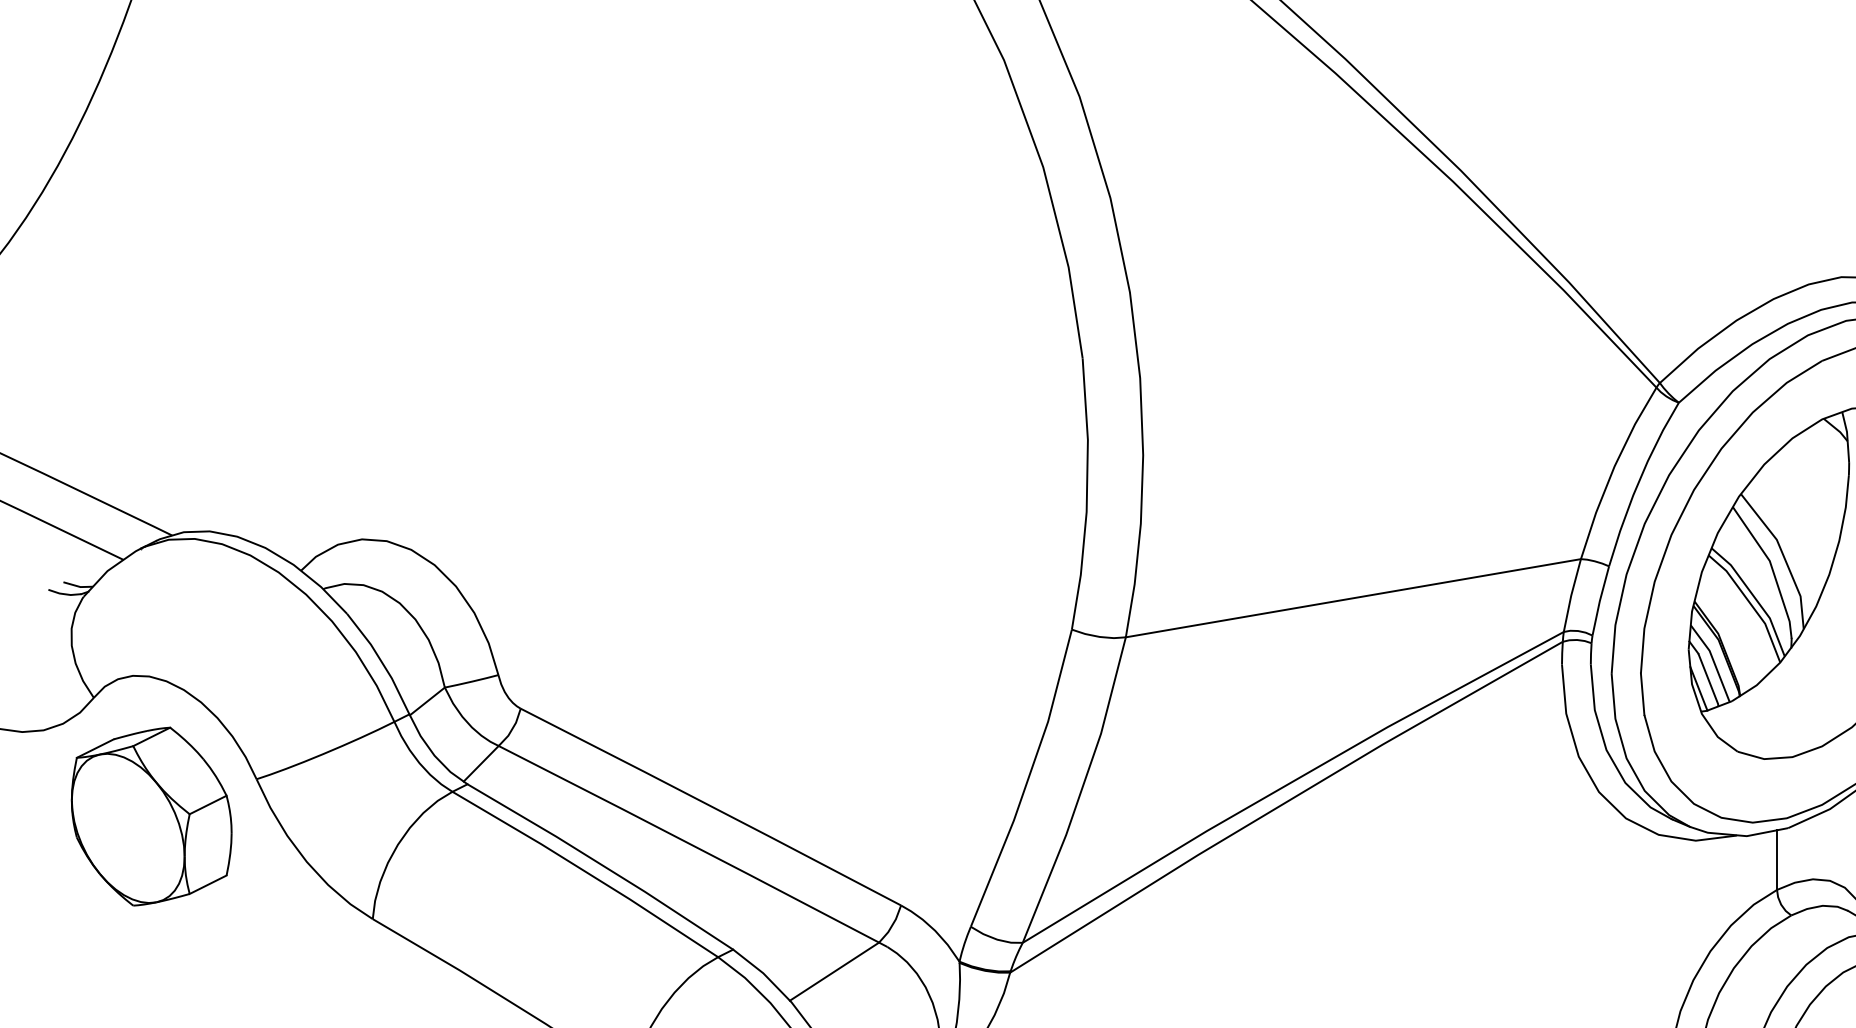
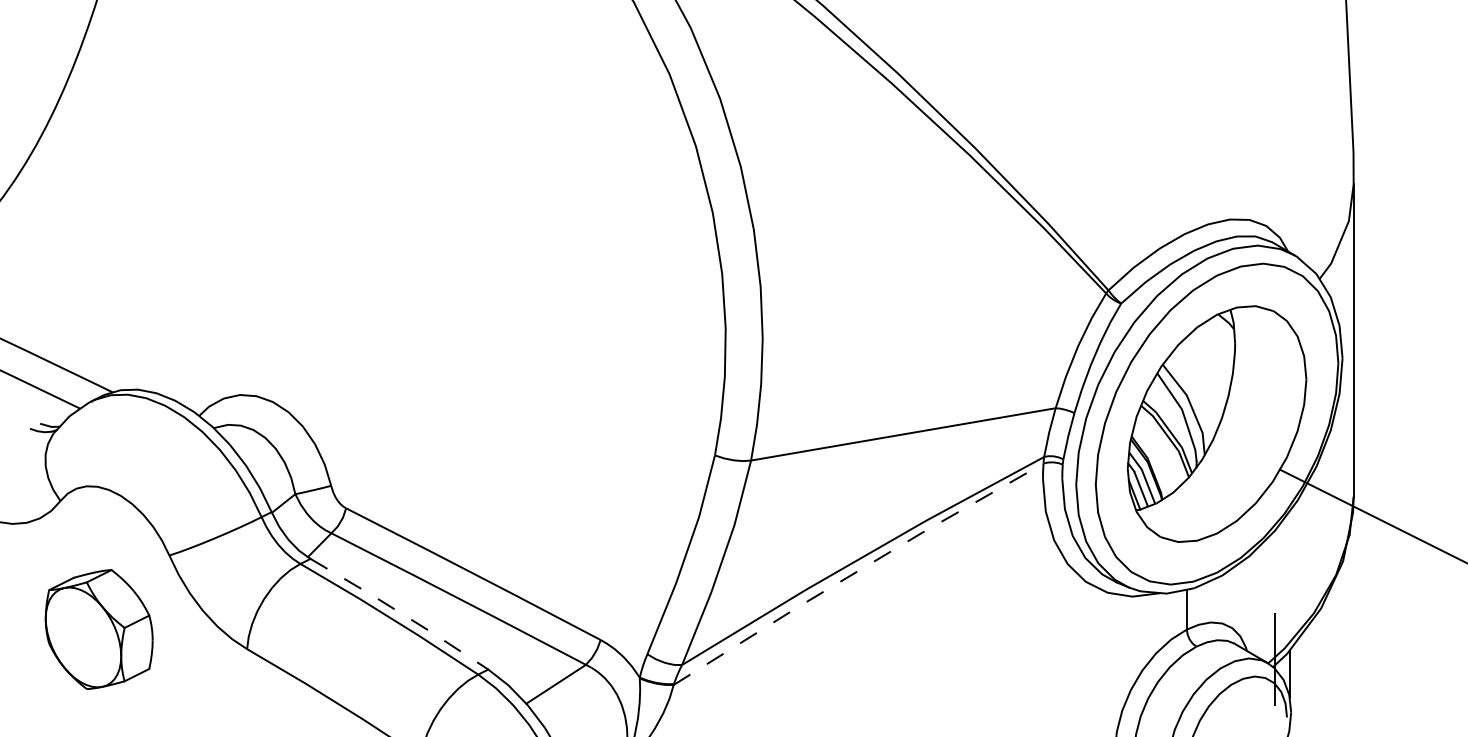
line: (1284, 803) -> (857, 571), solid -> dashed
part: (150, 816) -> (98, 629), moved
line: (601, 864) -> (400, 612), solid -> dashed

